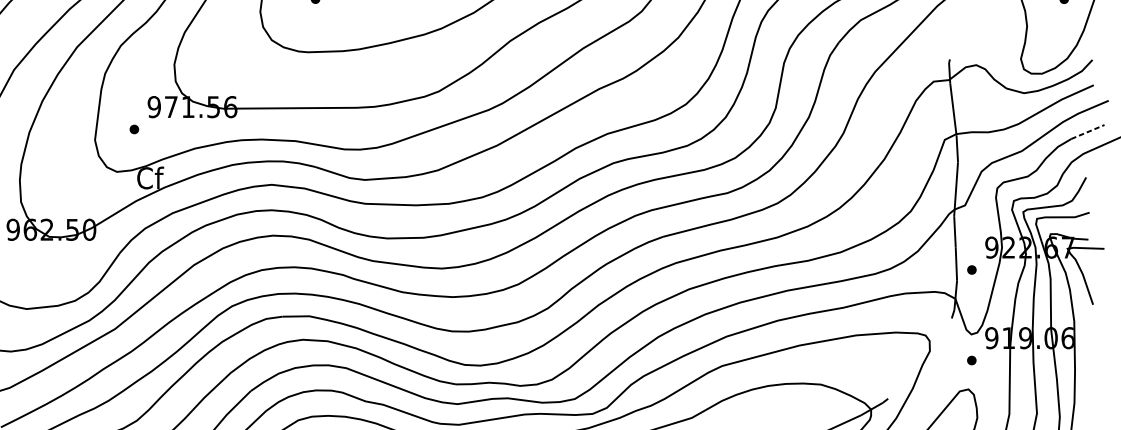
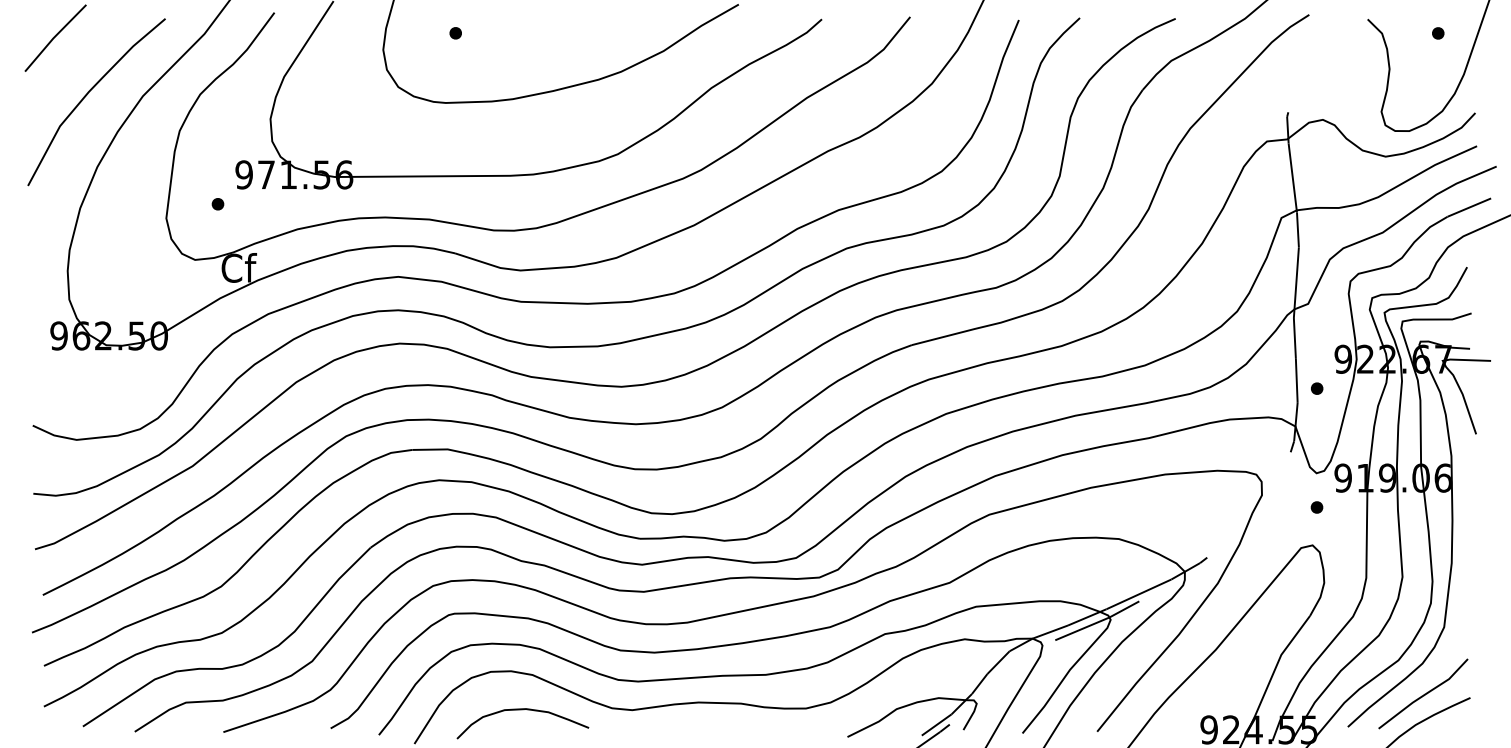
line: (1088, 131) -> (1469, 207), dashed -> solid

